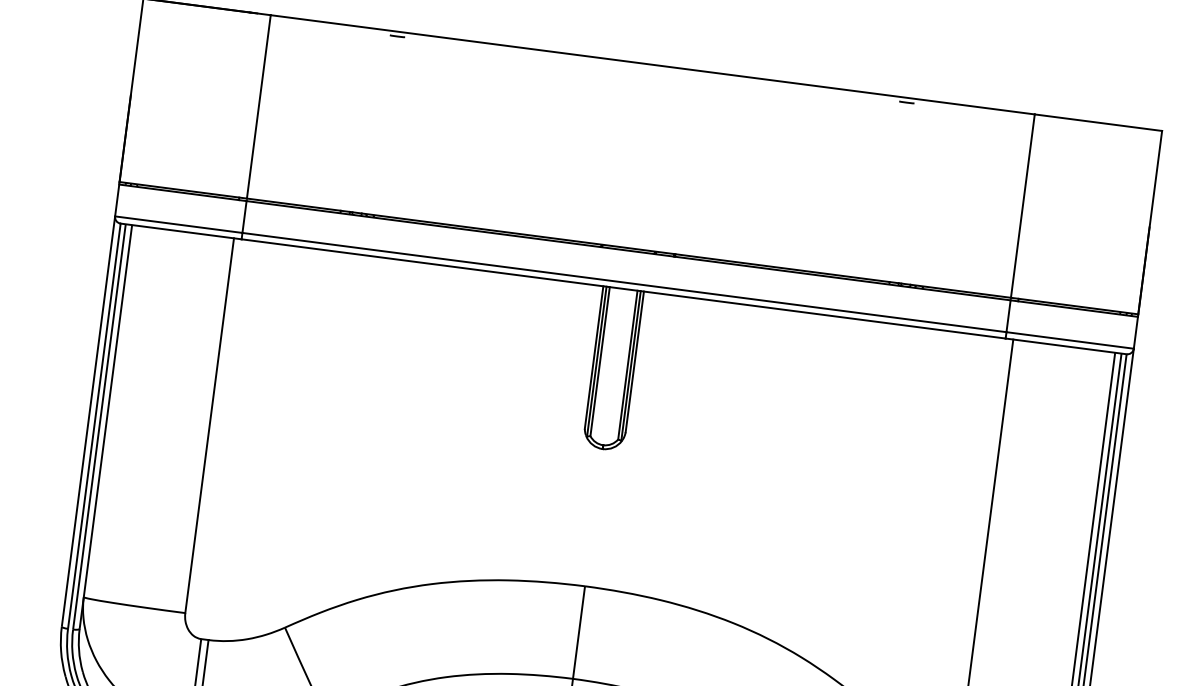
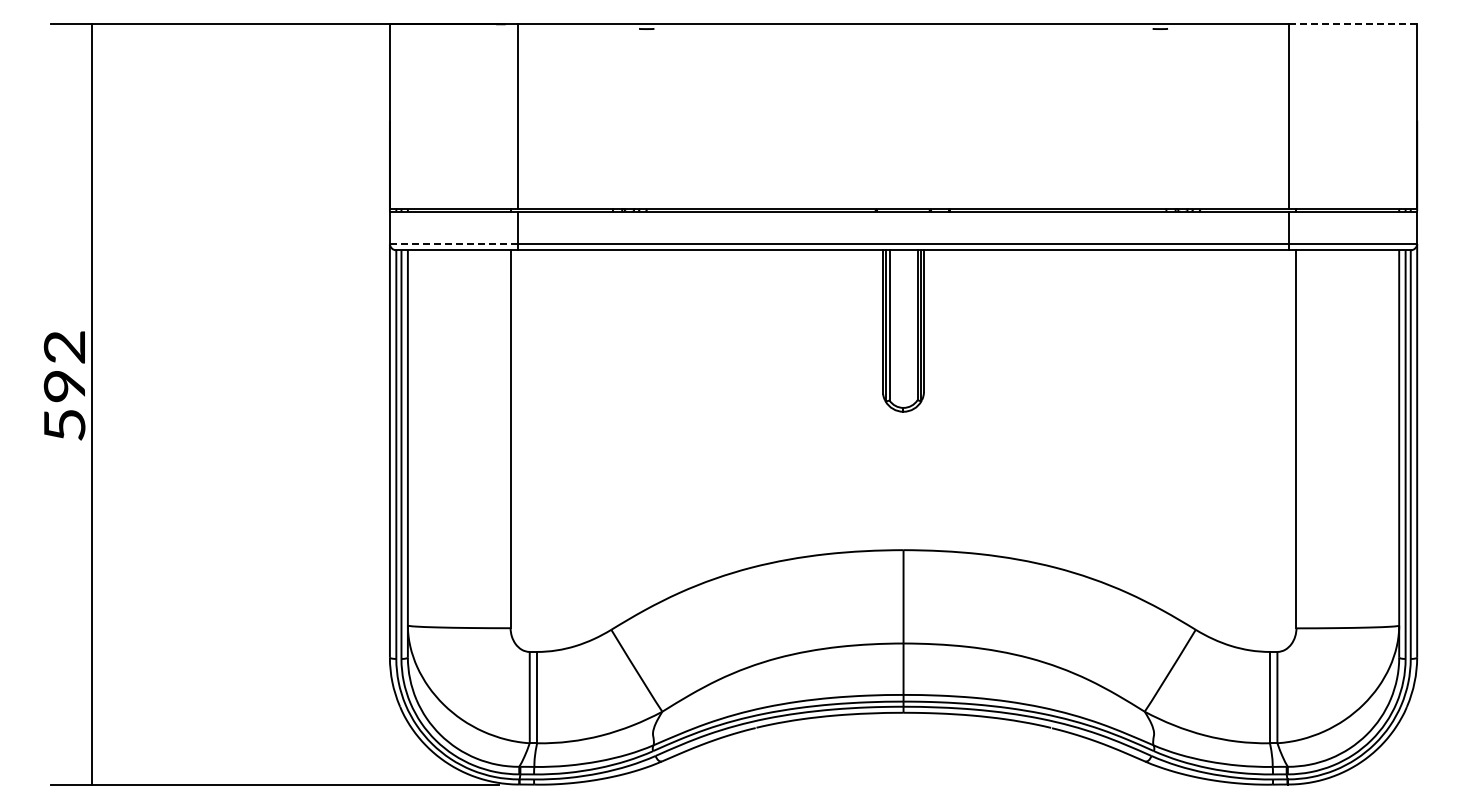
line: (1098, 122) -> (1353, 24), solid -> dashed
line: (179, 224) -> (454, 243), solid -> dashed

